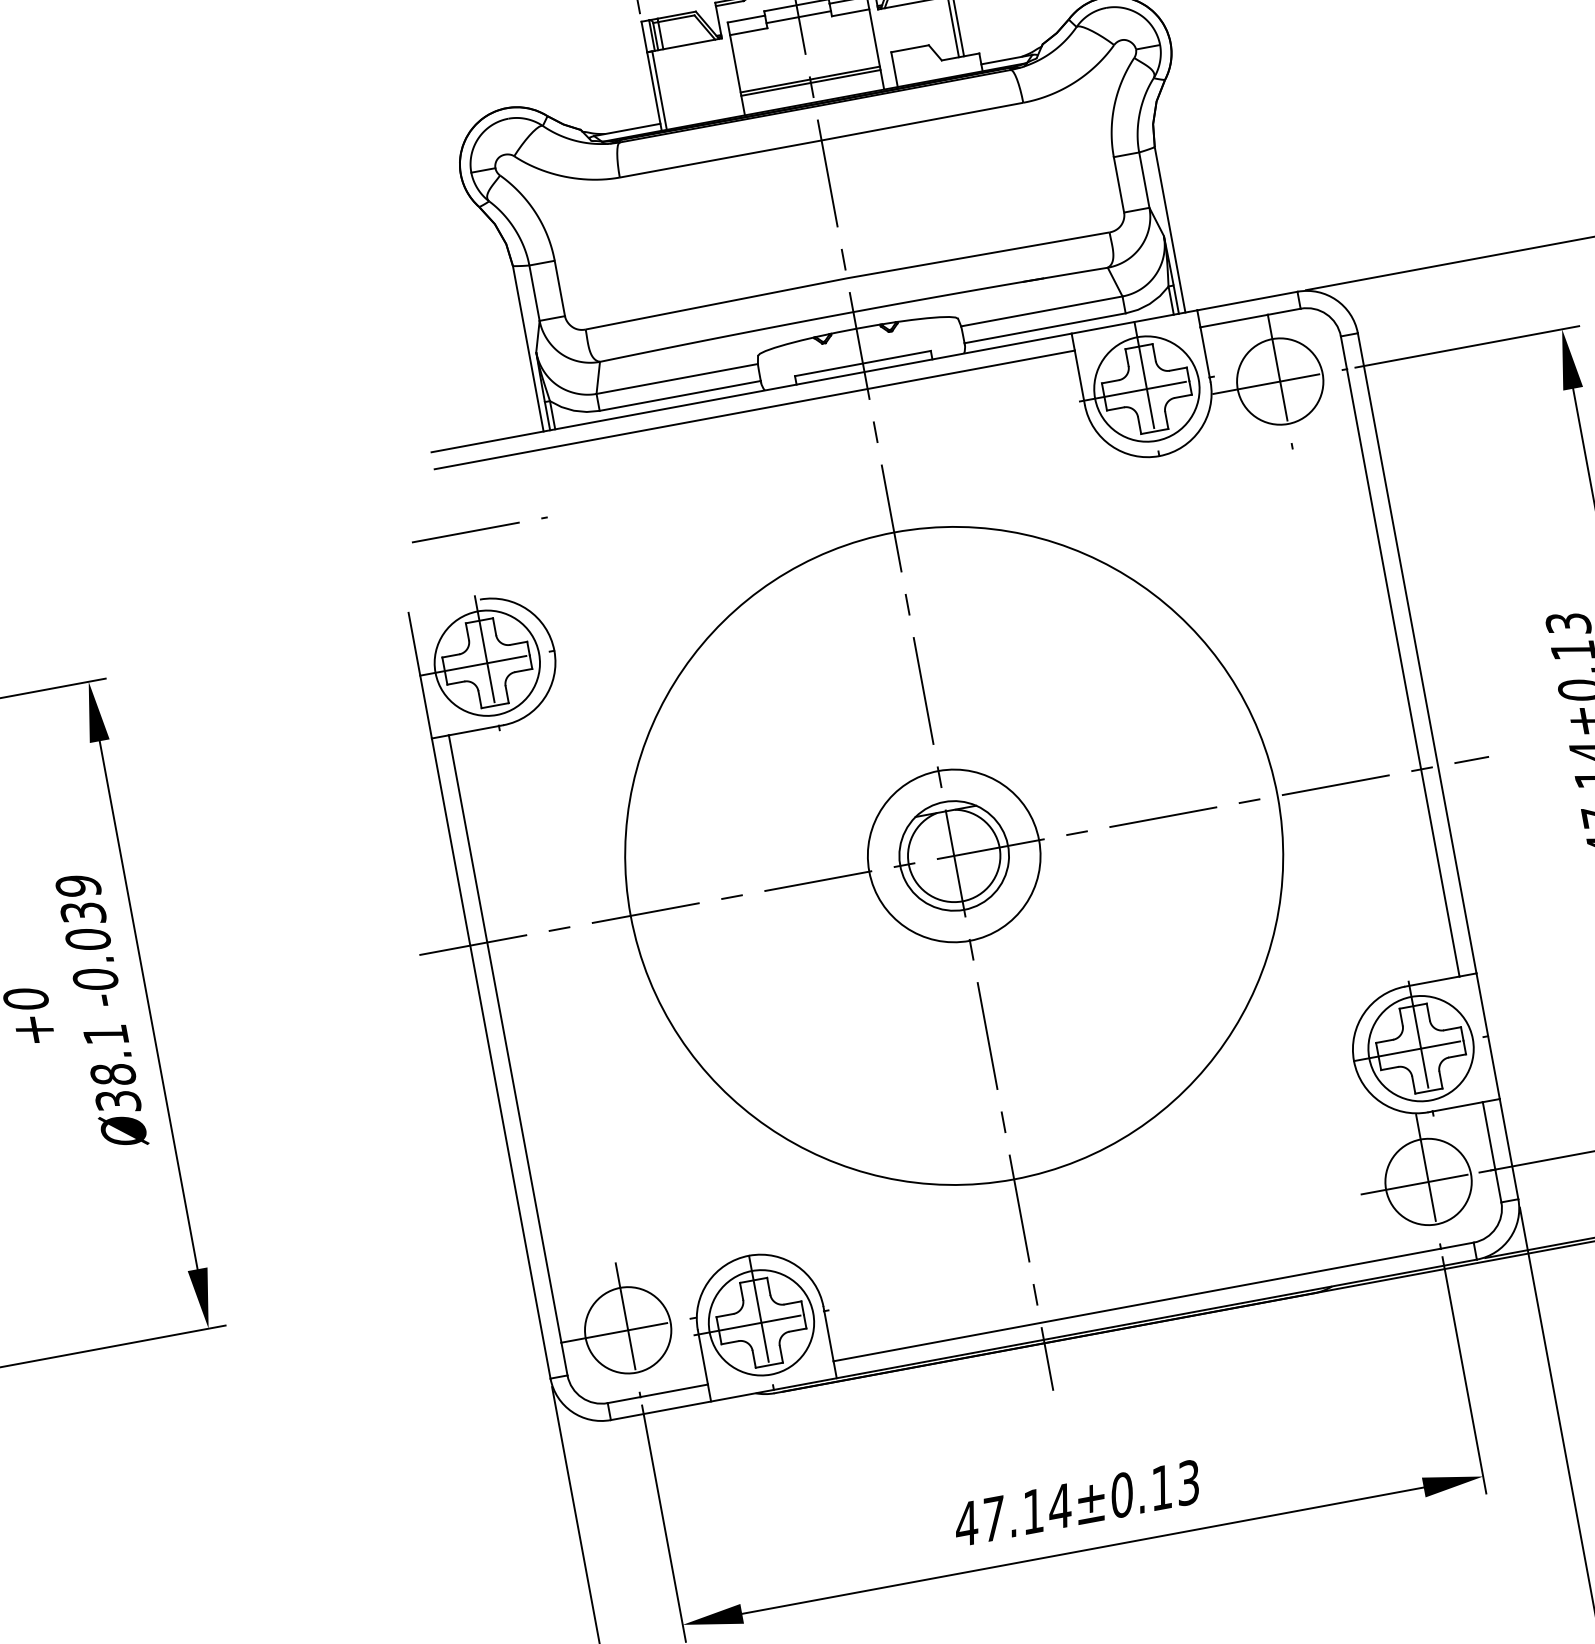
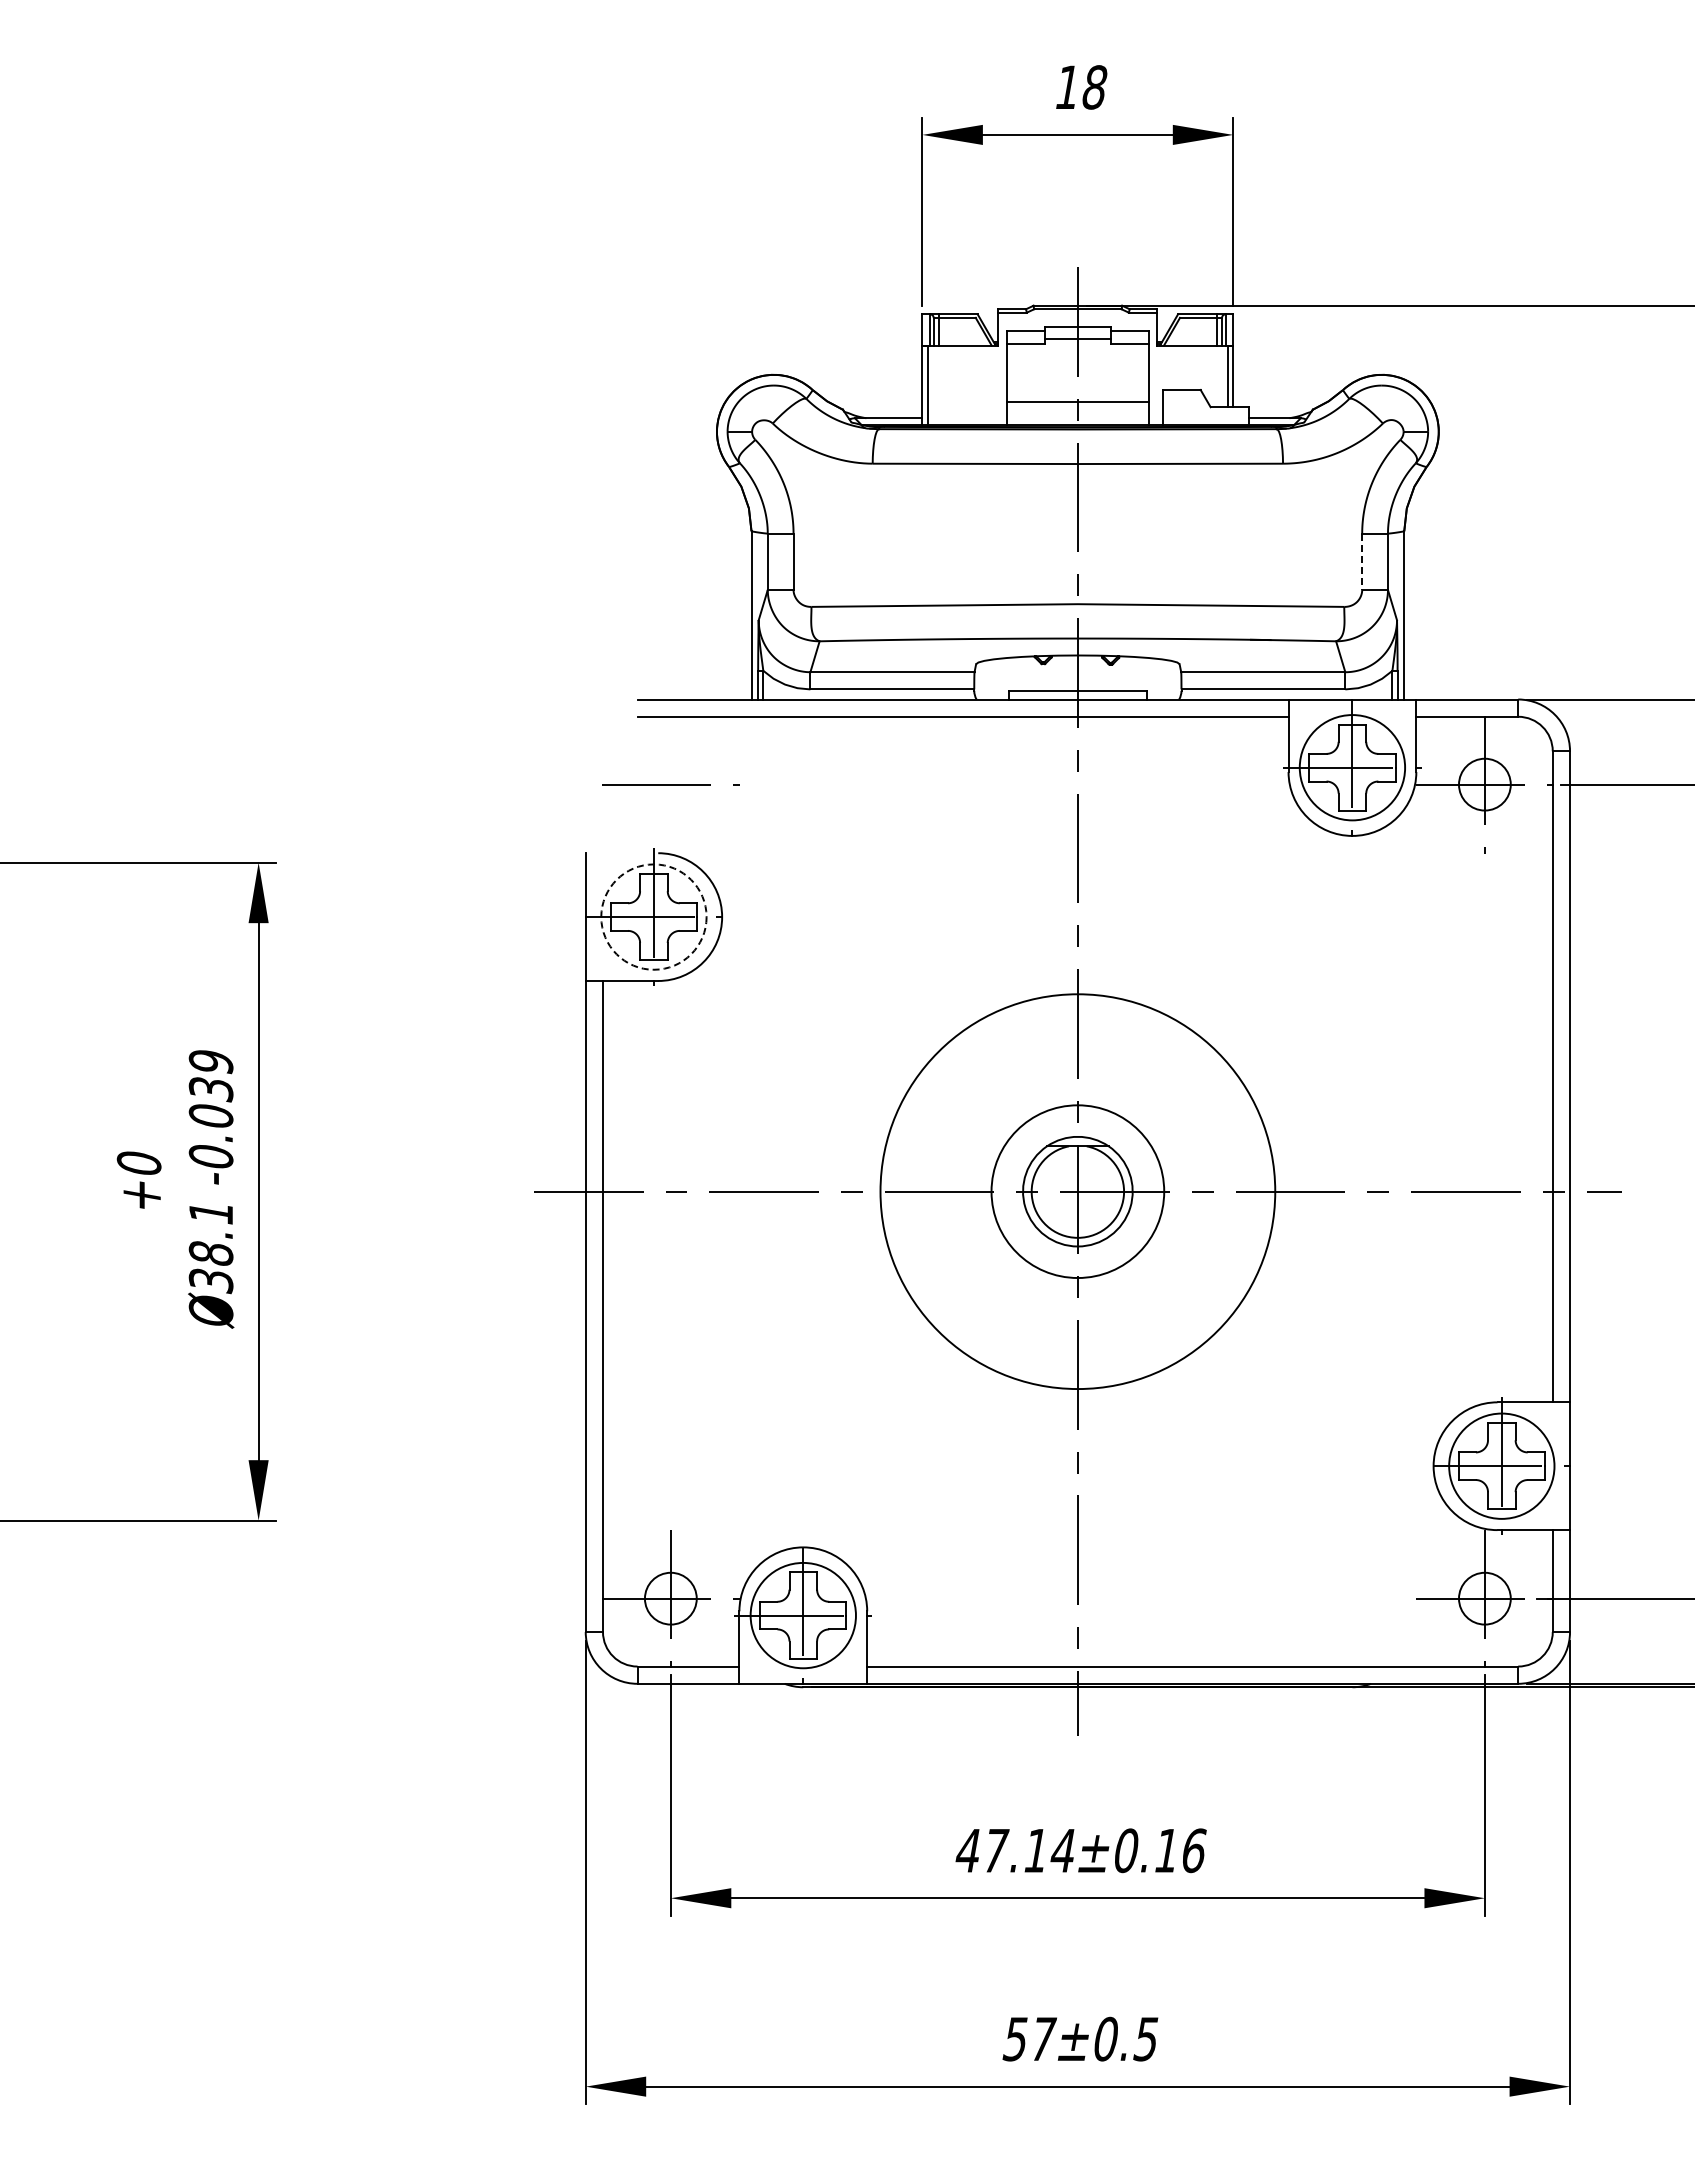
line: (810, 83) -> (1077, 405), removed
line: (1119, 185) -> (1362, 562), solid -> dashed
circle: (1279, 381) -> (1484, 784), size x0.6
circle: (486, 662) -> (653, 916), solid -> dashed
circle: (953, 855) -> (1077, 1191), size x0.6
circle: (1428, 1181) -> (1484, 1598), size x0.6
circle: (627, 1330) -> (670, 1598), size x0.6
text: (1187, 1482) -> (1193, 1850), 47.14±0.13 -> 47.14±0.16

